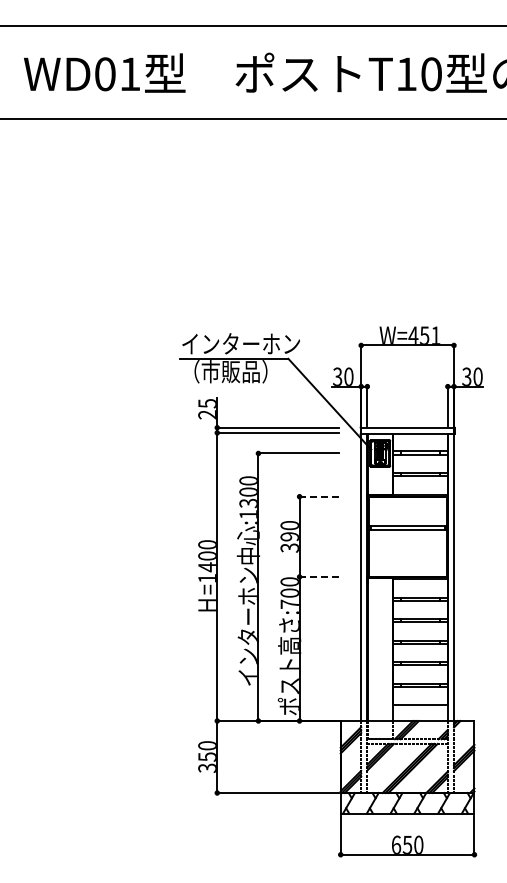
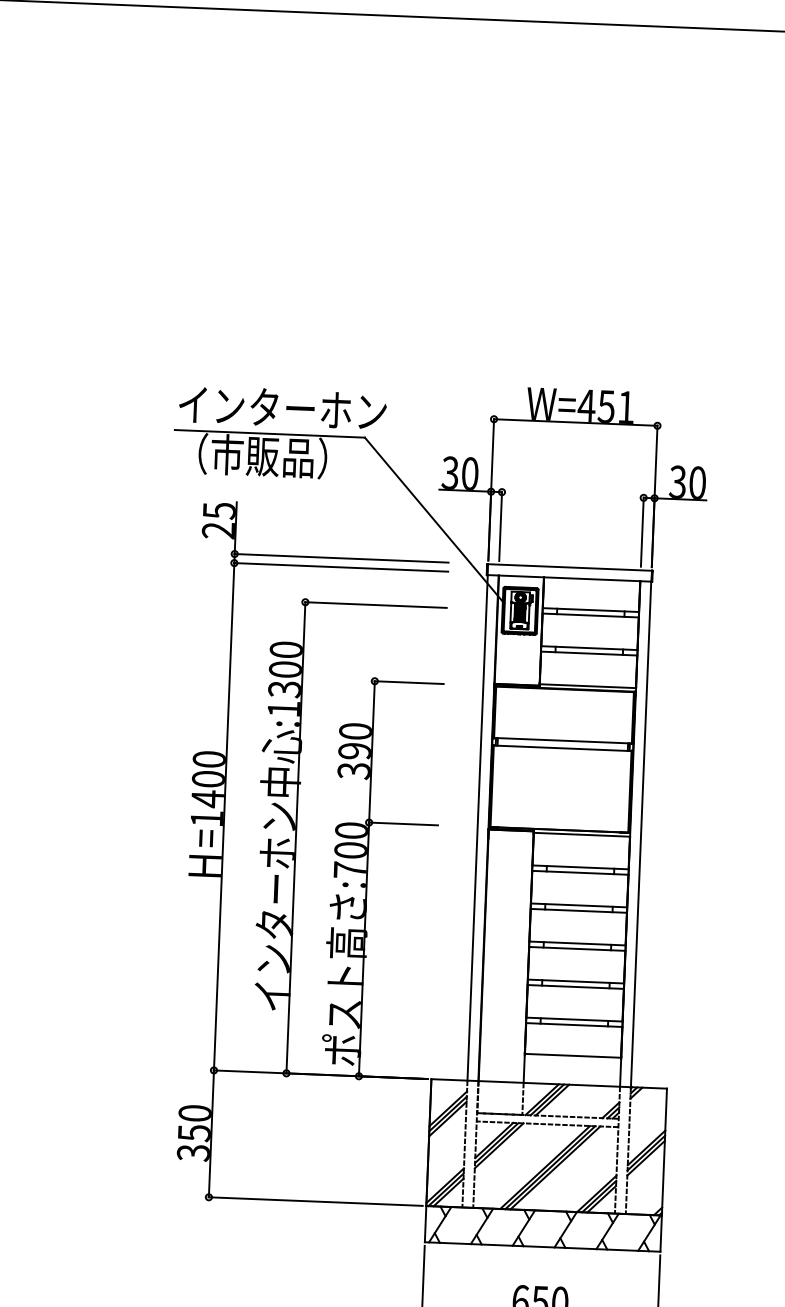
line: (319, 496) -> (409, 682), dashed -> solid
line: (319, 576) -> (404, 823), dashed -> solid

